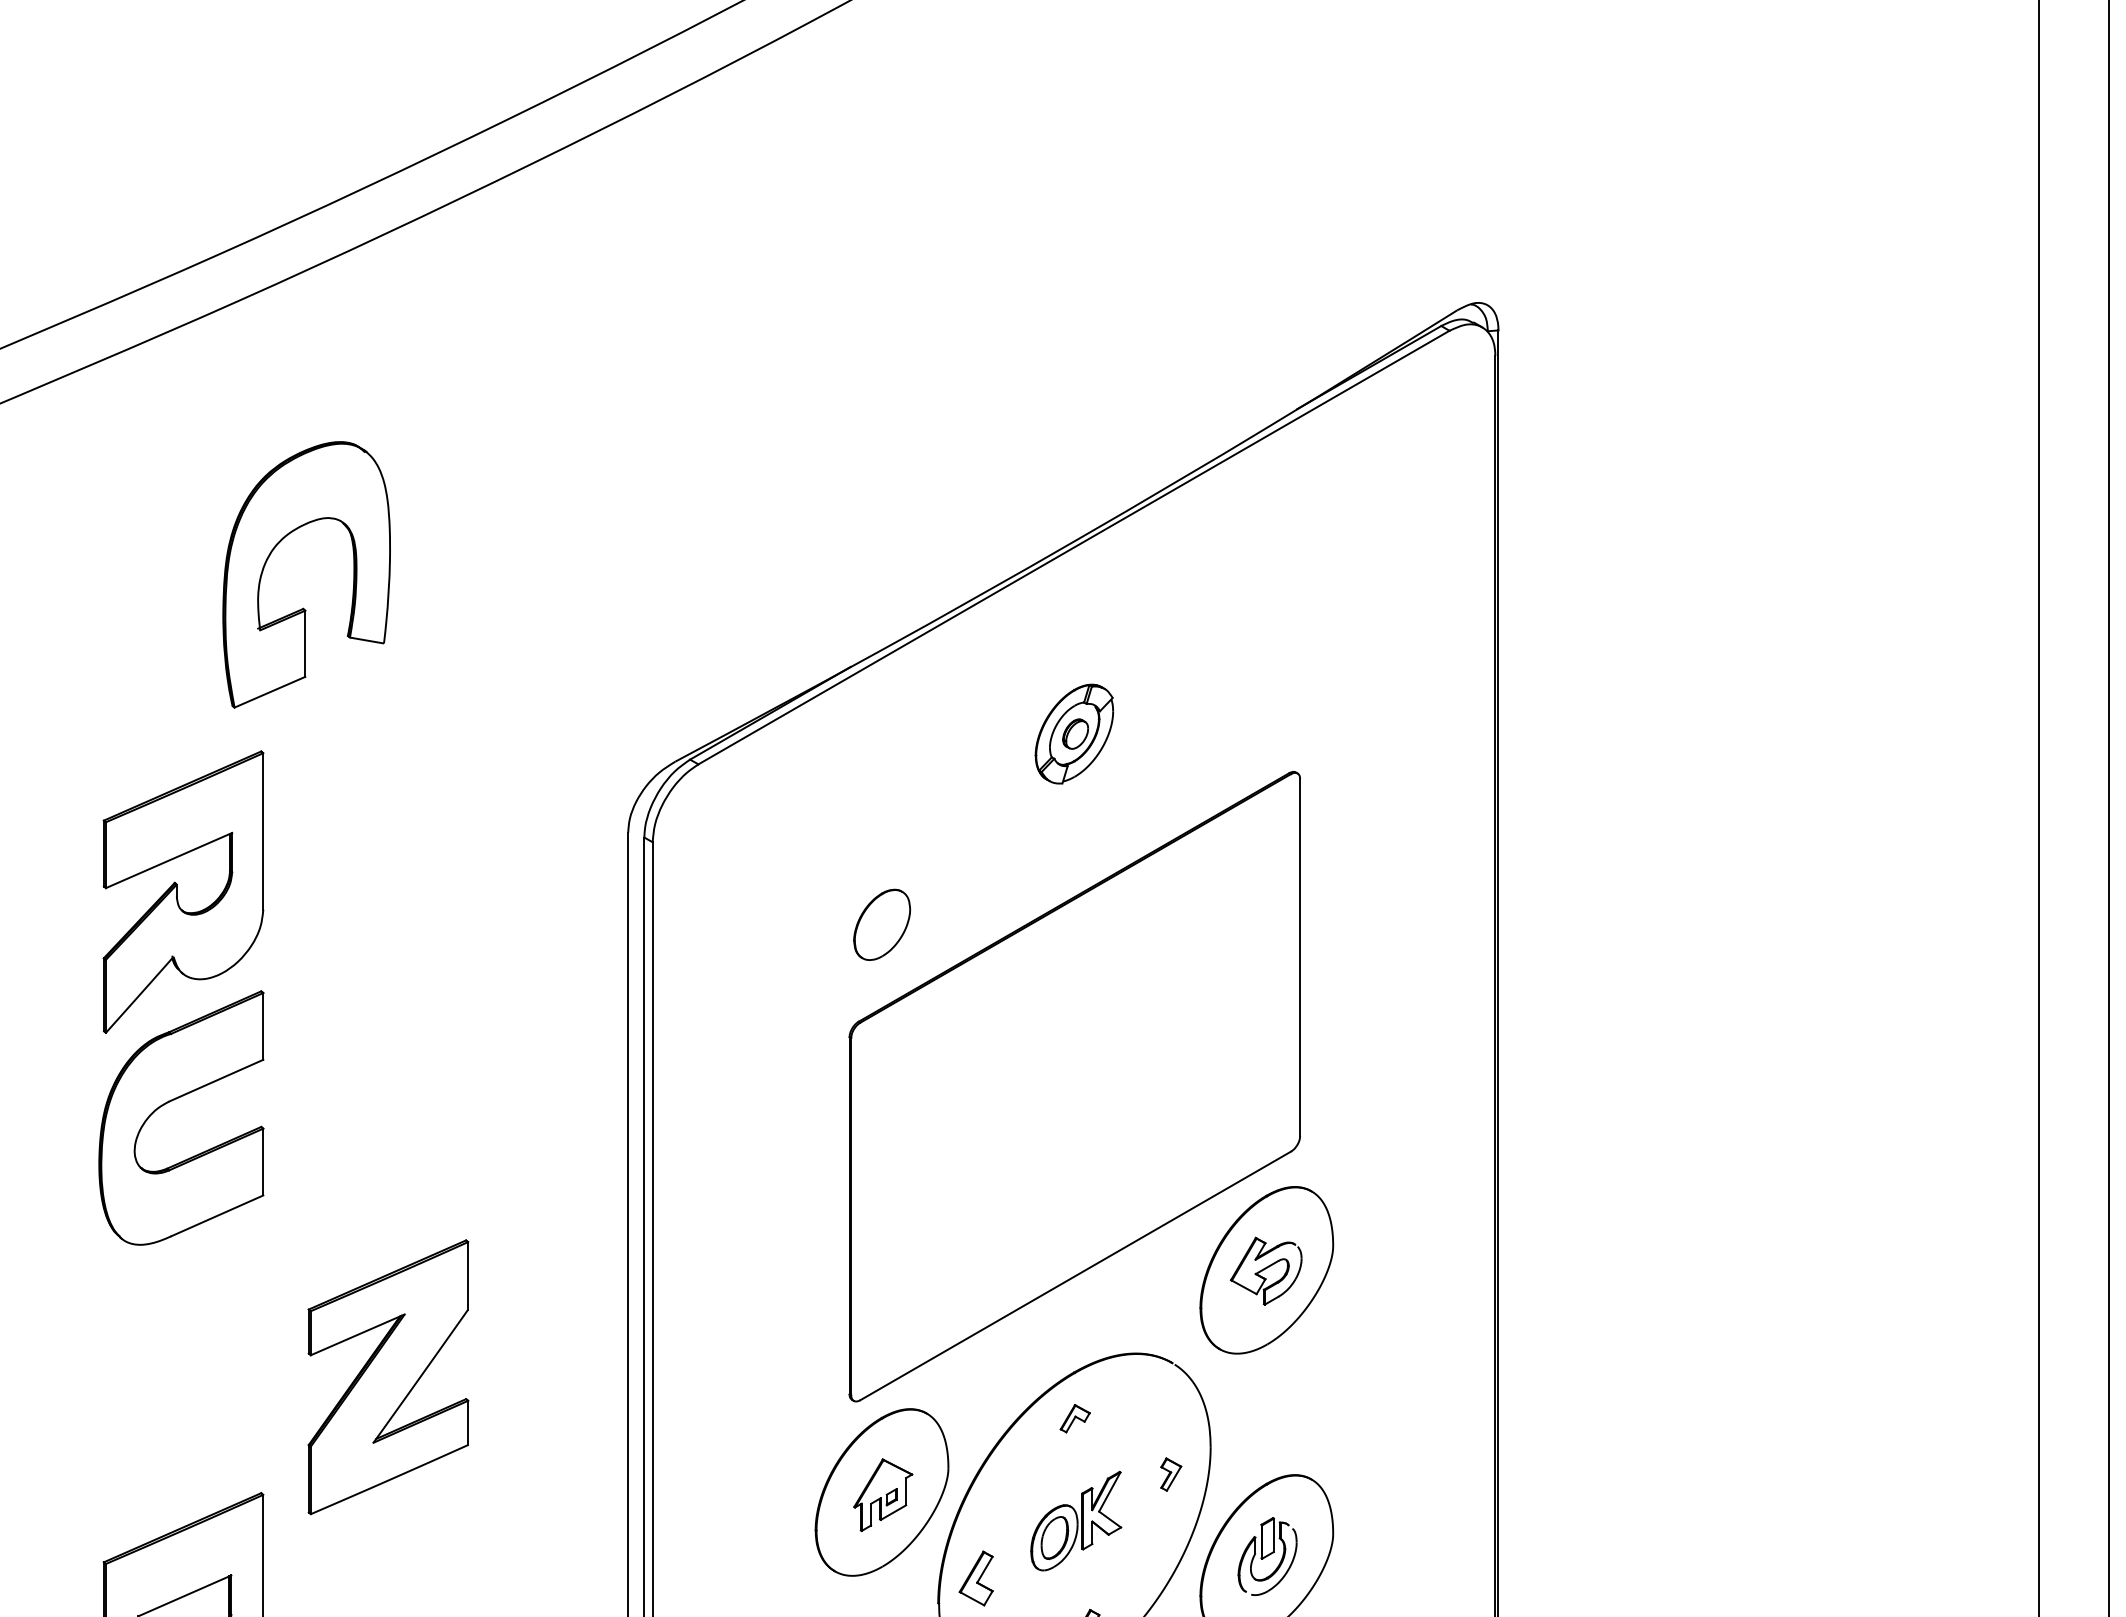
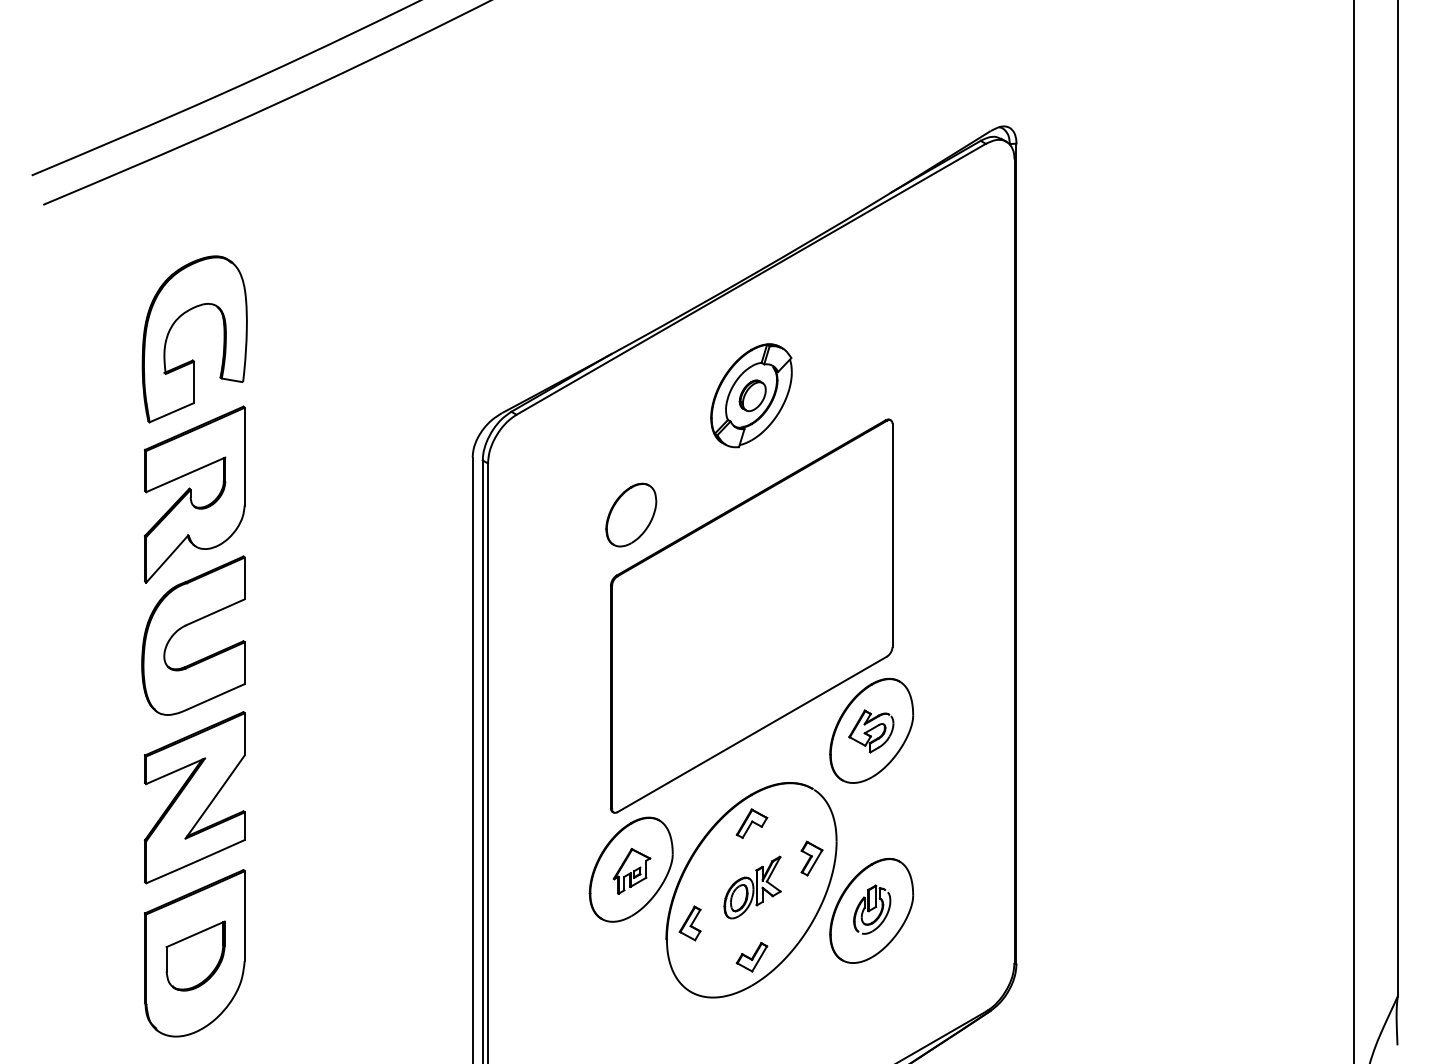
part: (304, 607) -> (193, 359), moved
part: (1074, 733) -> (751, 395), size x1.67
part: (882, 923) -> (631, 514), size x1.43
part: (387, 1376) -> (194, 797), moved
part: (1074, 1418) -> (751, 823), size x1.67
part: (1170, 1474) -> (811, 858), size x1.67

